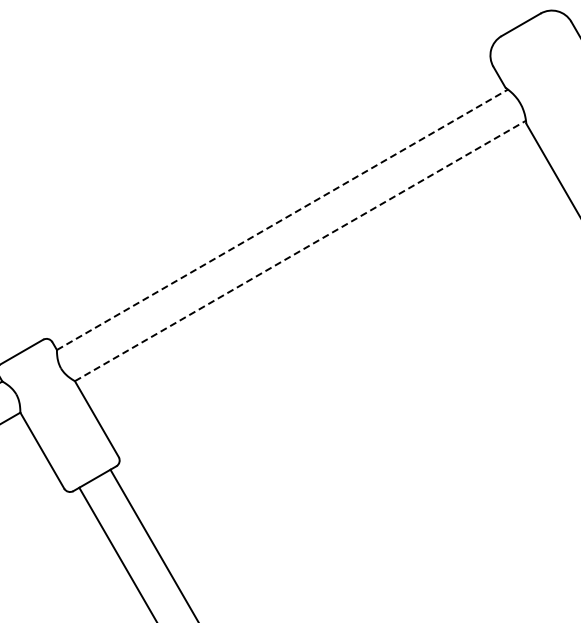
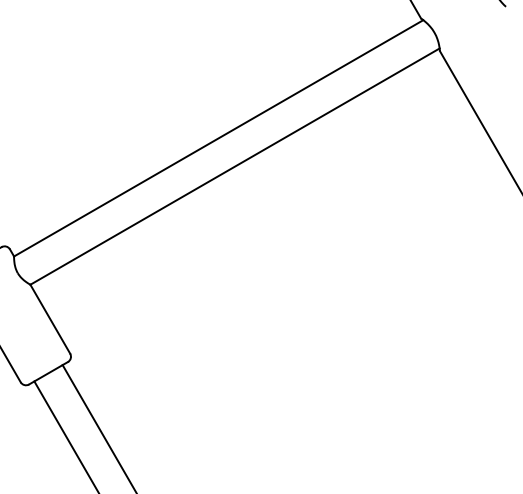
line: (282, 219) -> (218, 138), dashed -> solid
line: (300, 250) -> (235, 166), dashed -> solid

